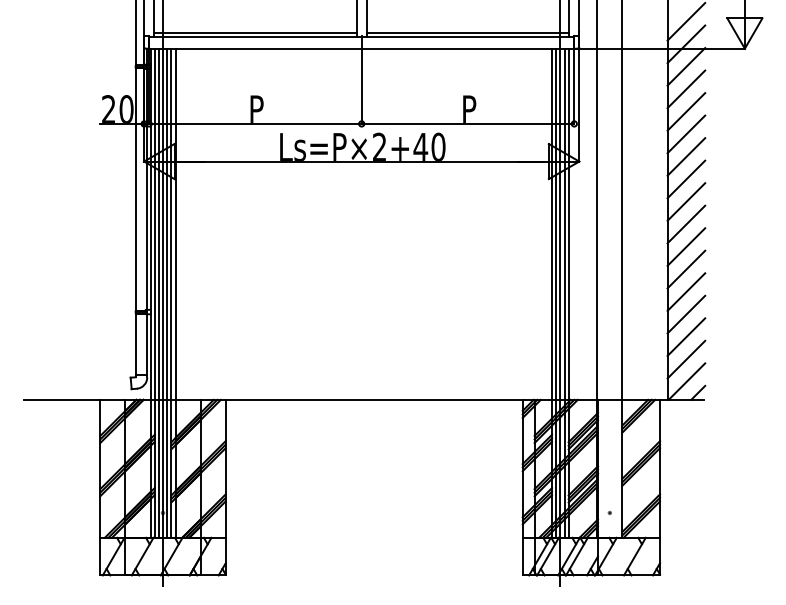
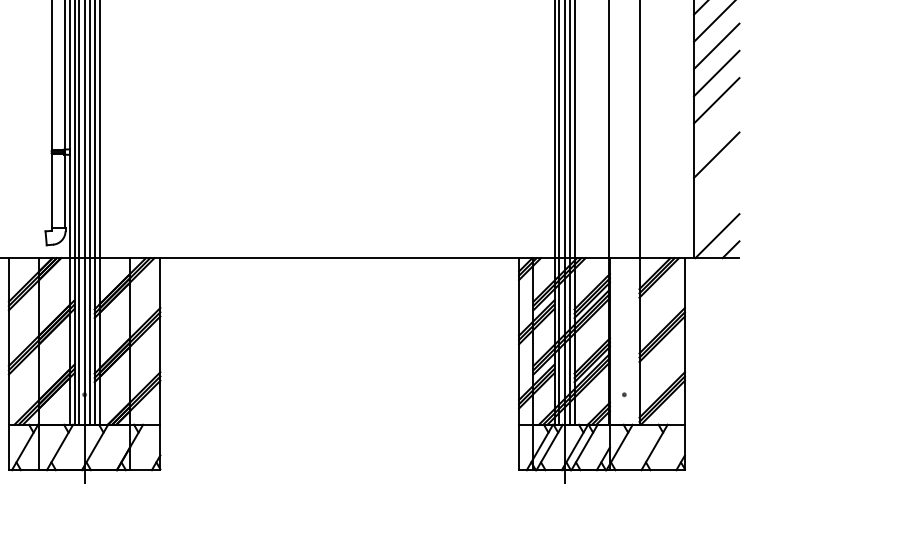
line: (686, 291) -> (716, 127), removed
line: (686, 336) -> (716, 181), removed
line: (686, 359) -> (716, 209), removed

